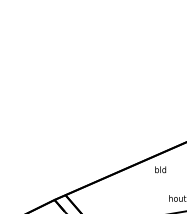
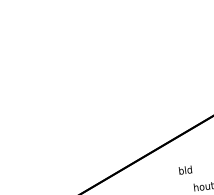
text: (160, 169) -> (185, 169), moved

